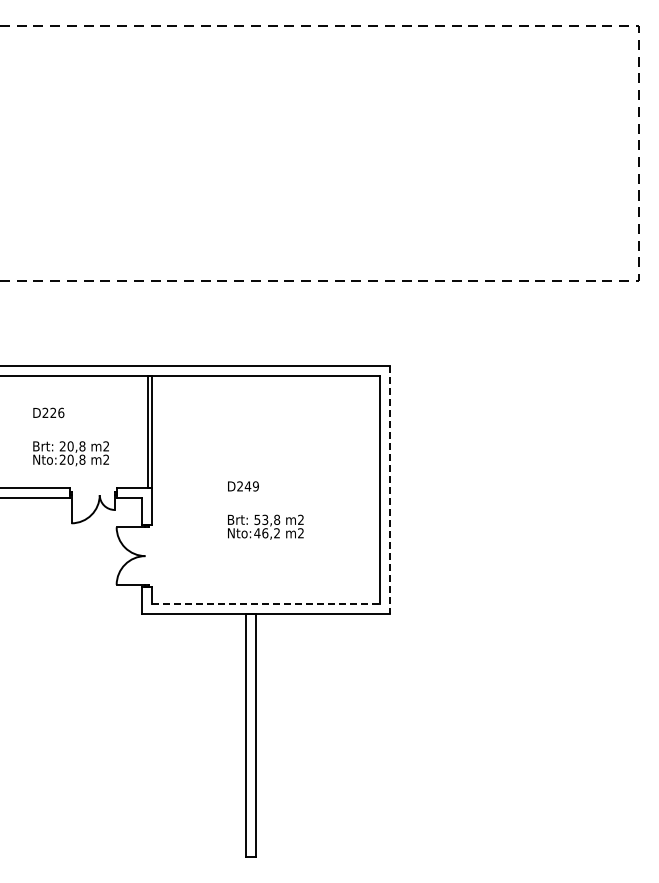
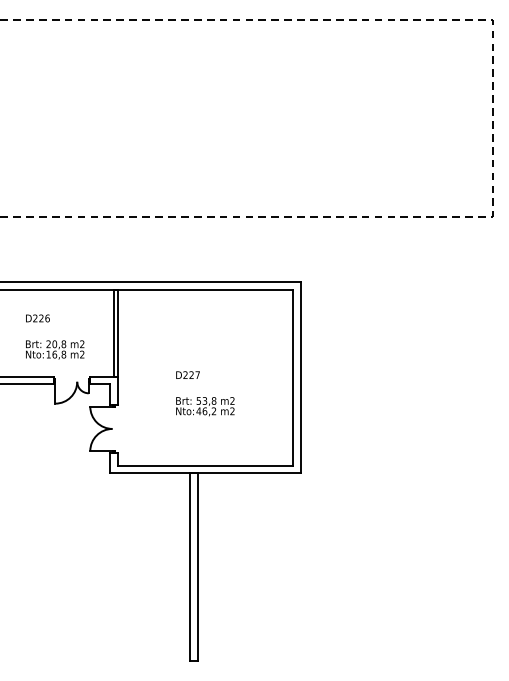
text: (66, 459) -> (51, 354), 20,8 -> 16,8
text: (251, 486) -> (194, 375), D249 -> D227
line: (389, 490) -> (300, 378), dashed -> solid
line: (265, 603) -> (205, 465), dashed -> solid

